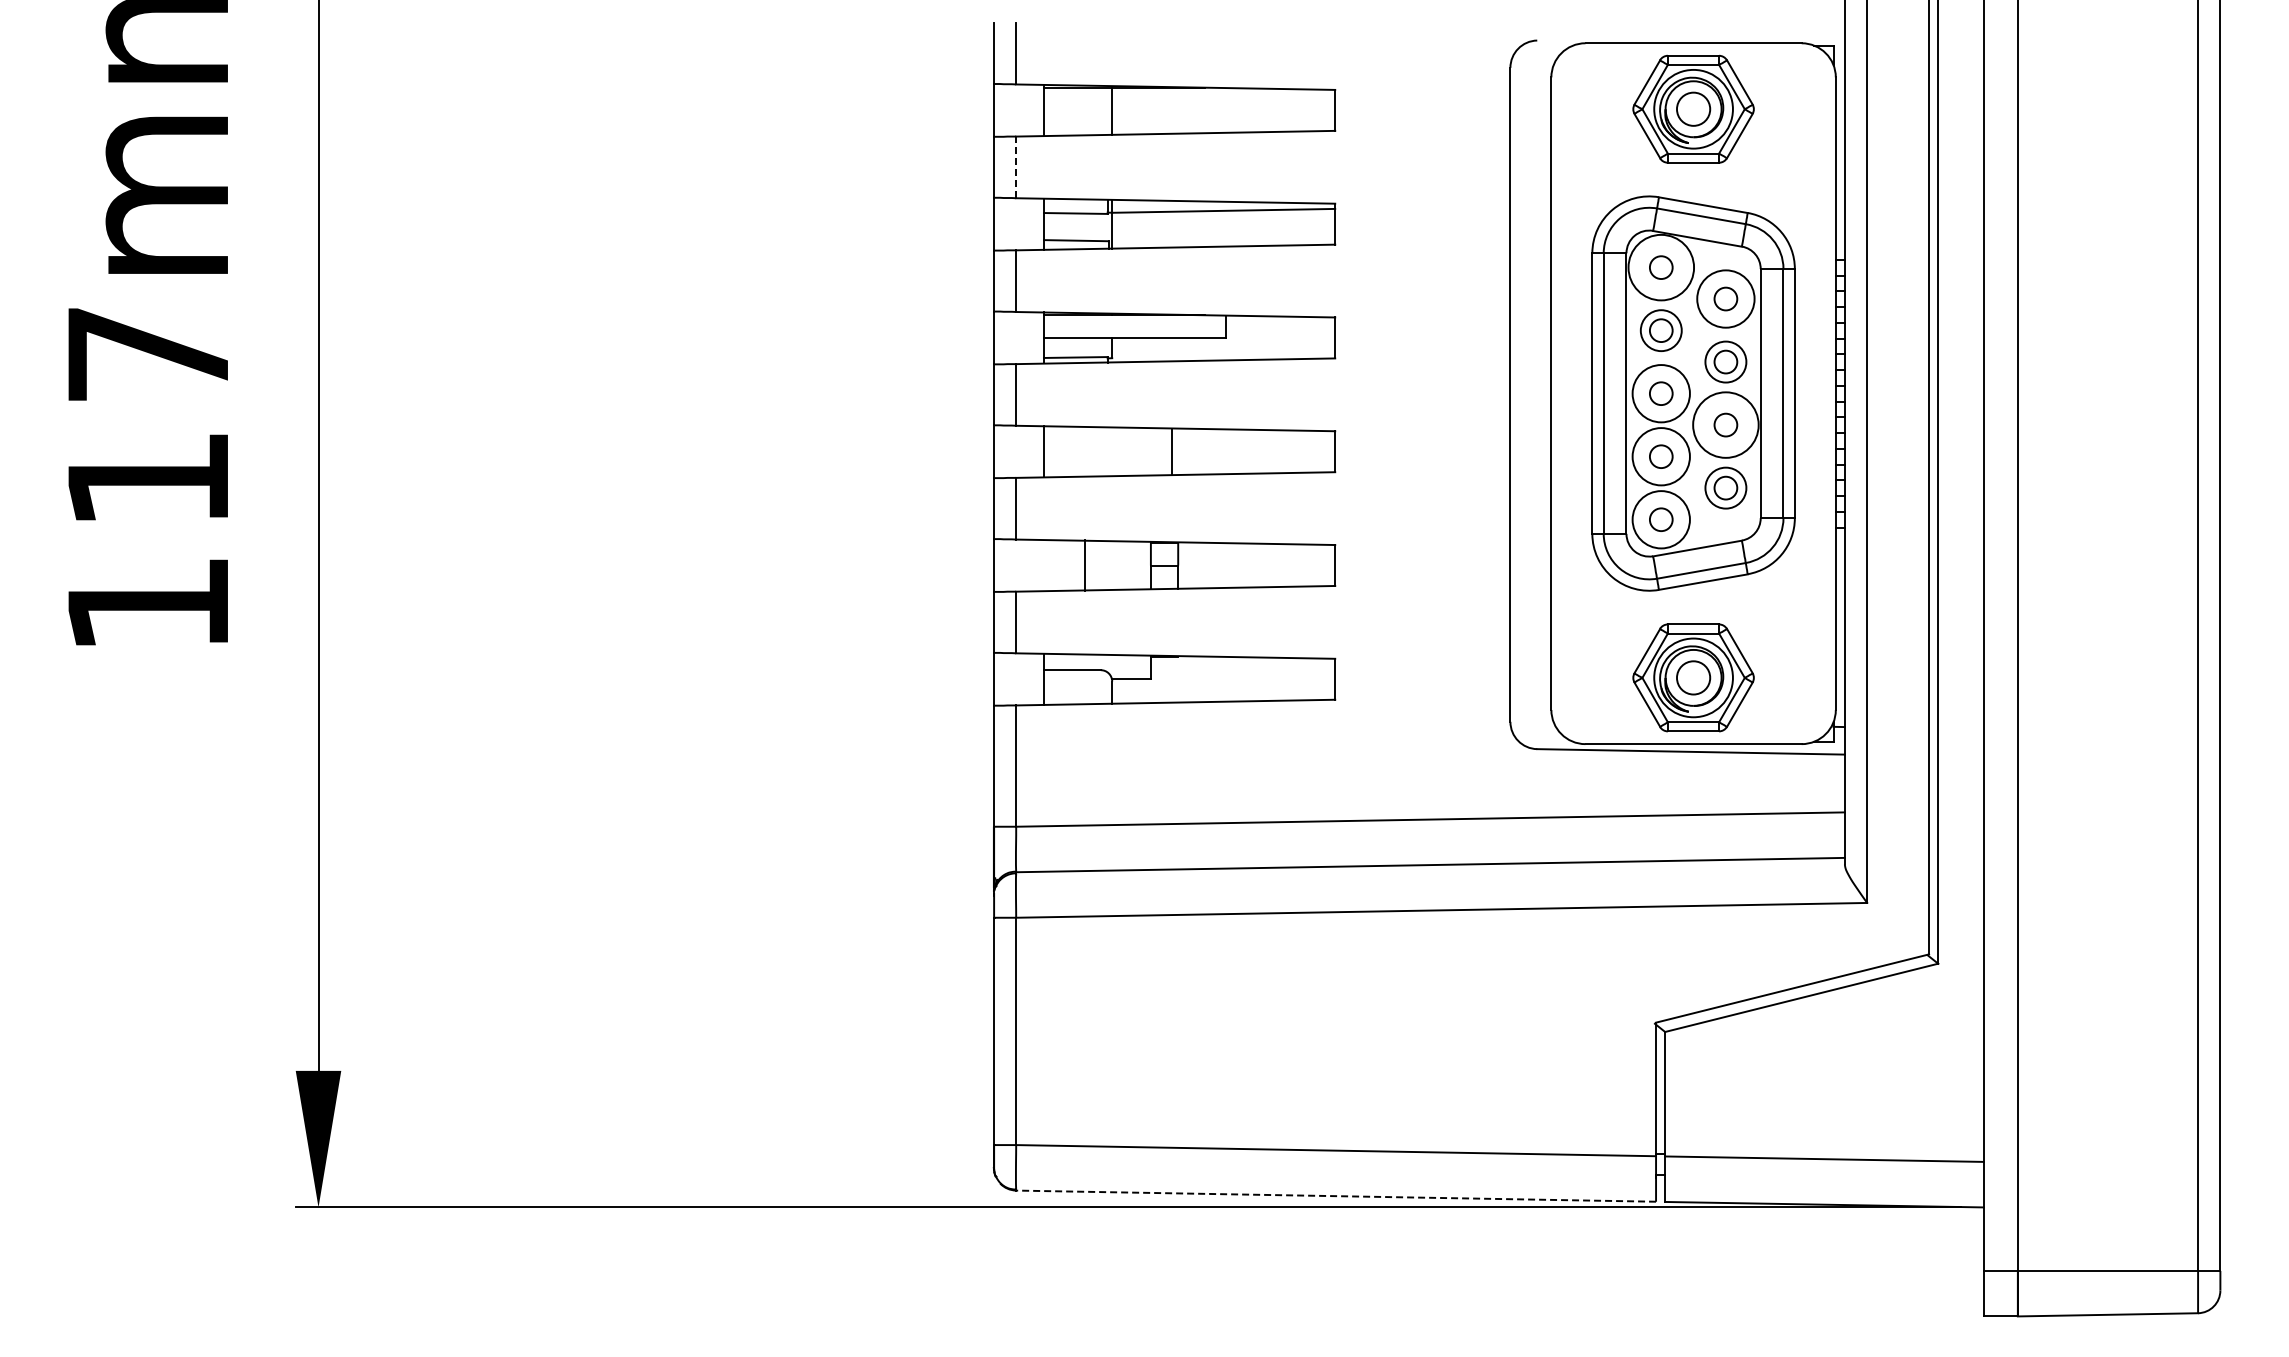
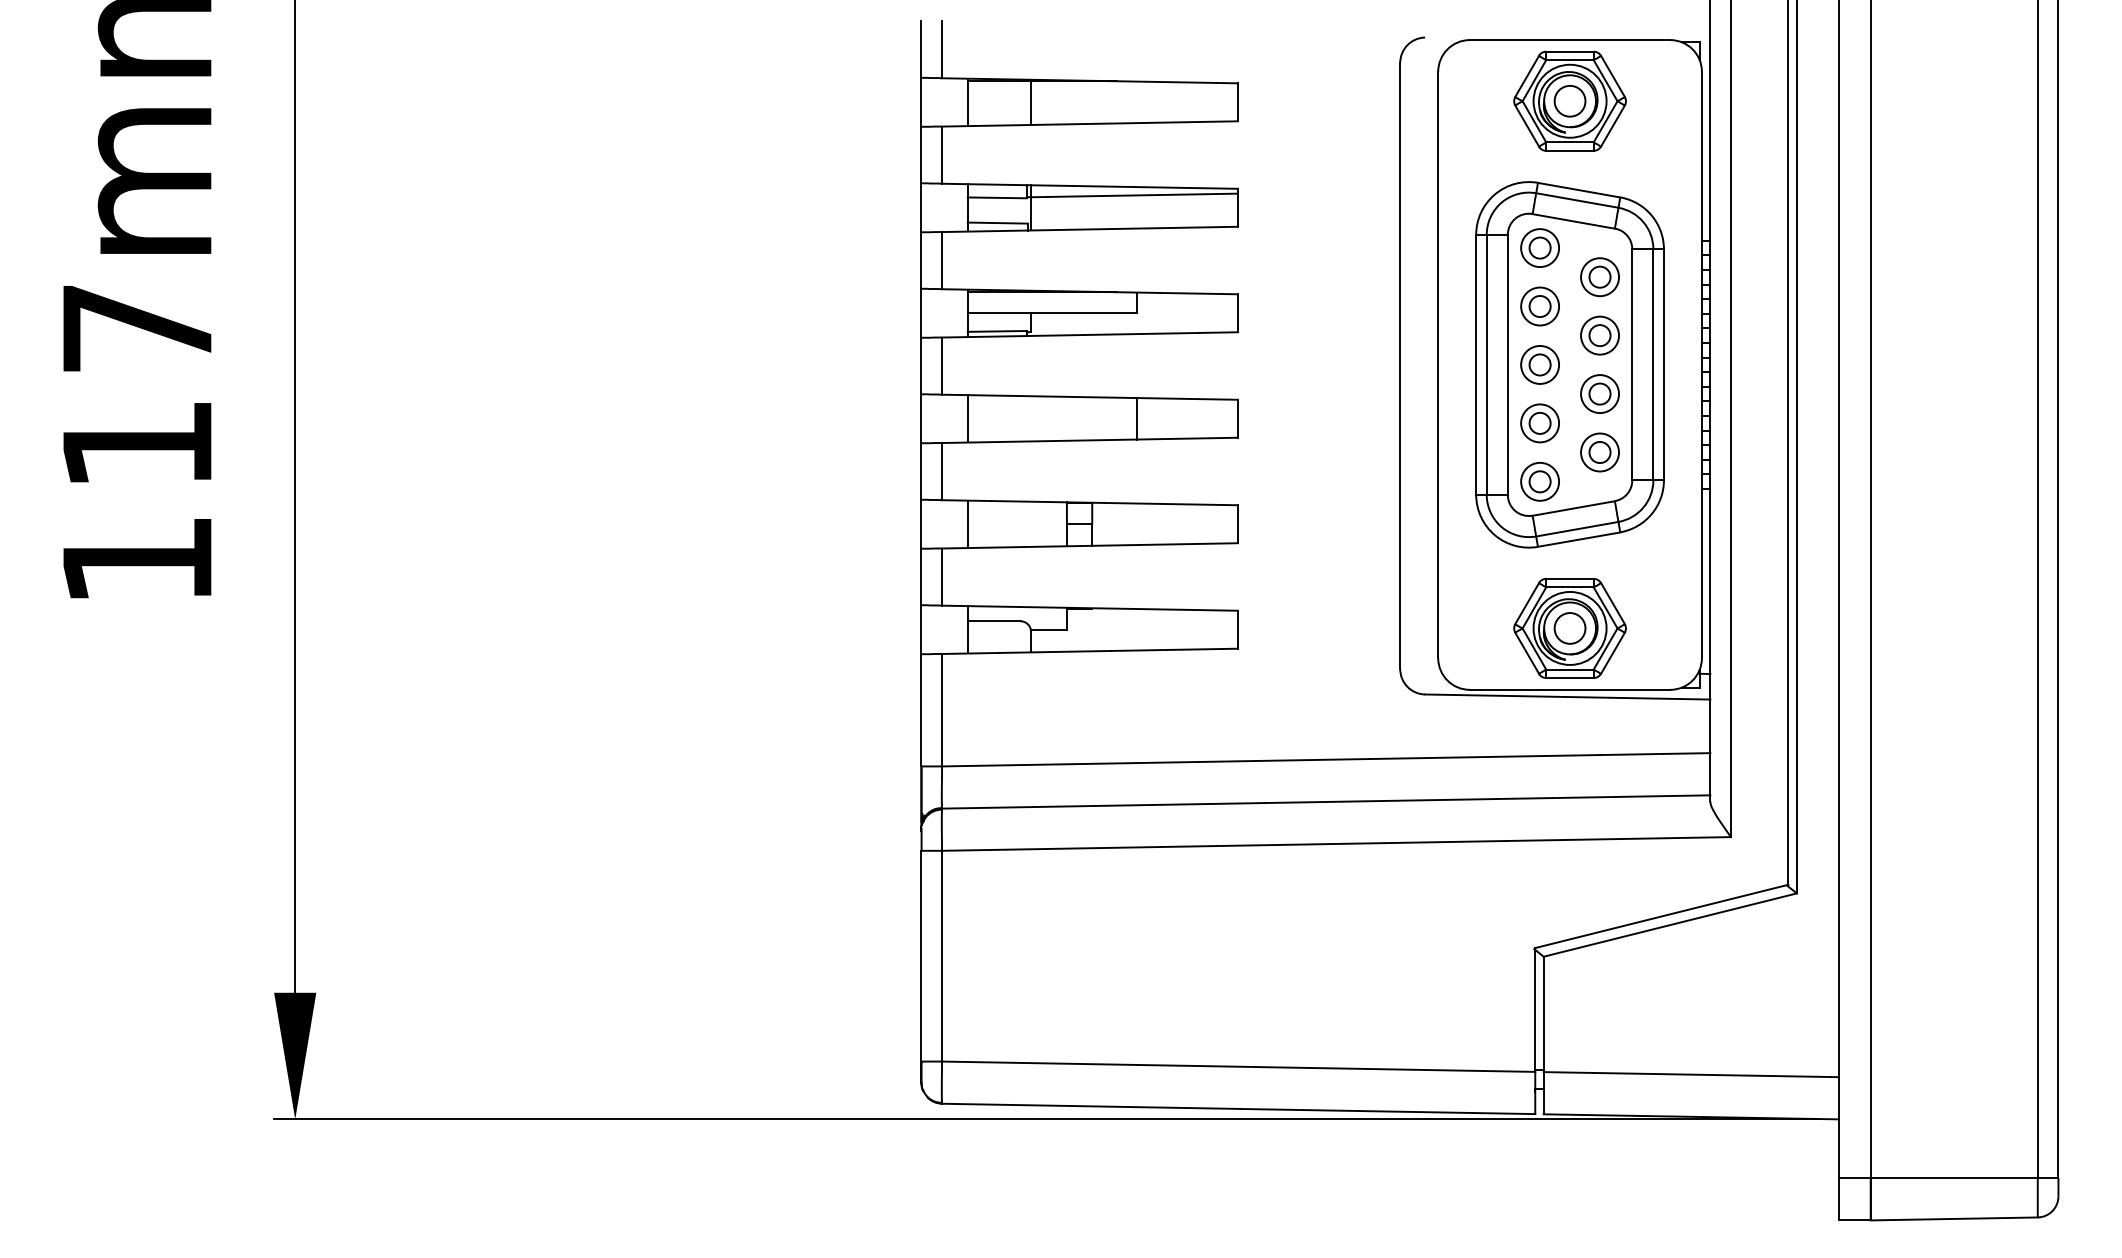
line: (1016, 167) -> (942, 155), dashed -> solid
circle: (1660, 267) -> (1539, 247), size x0.62
circle: (1725, 298) -> (1599, 276), size x0.71
circle: (1660, 393) -> (1539, 364), size x0.71
circle: (1725, 424) -> (1599, 393), size x0.62
line: (1171, 451) -> (1136, 418), moved
circle: (1660, 456) -> (1539, 423), size x0.71
circle: (1660, 519) -> (1539, 481), size x0.71
line: (1084, 565) -> (967, 524), moved
line: (1336, 1196) -> (1239, 1109), dashed -> solid

